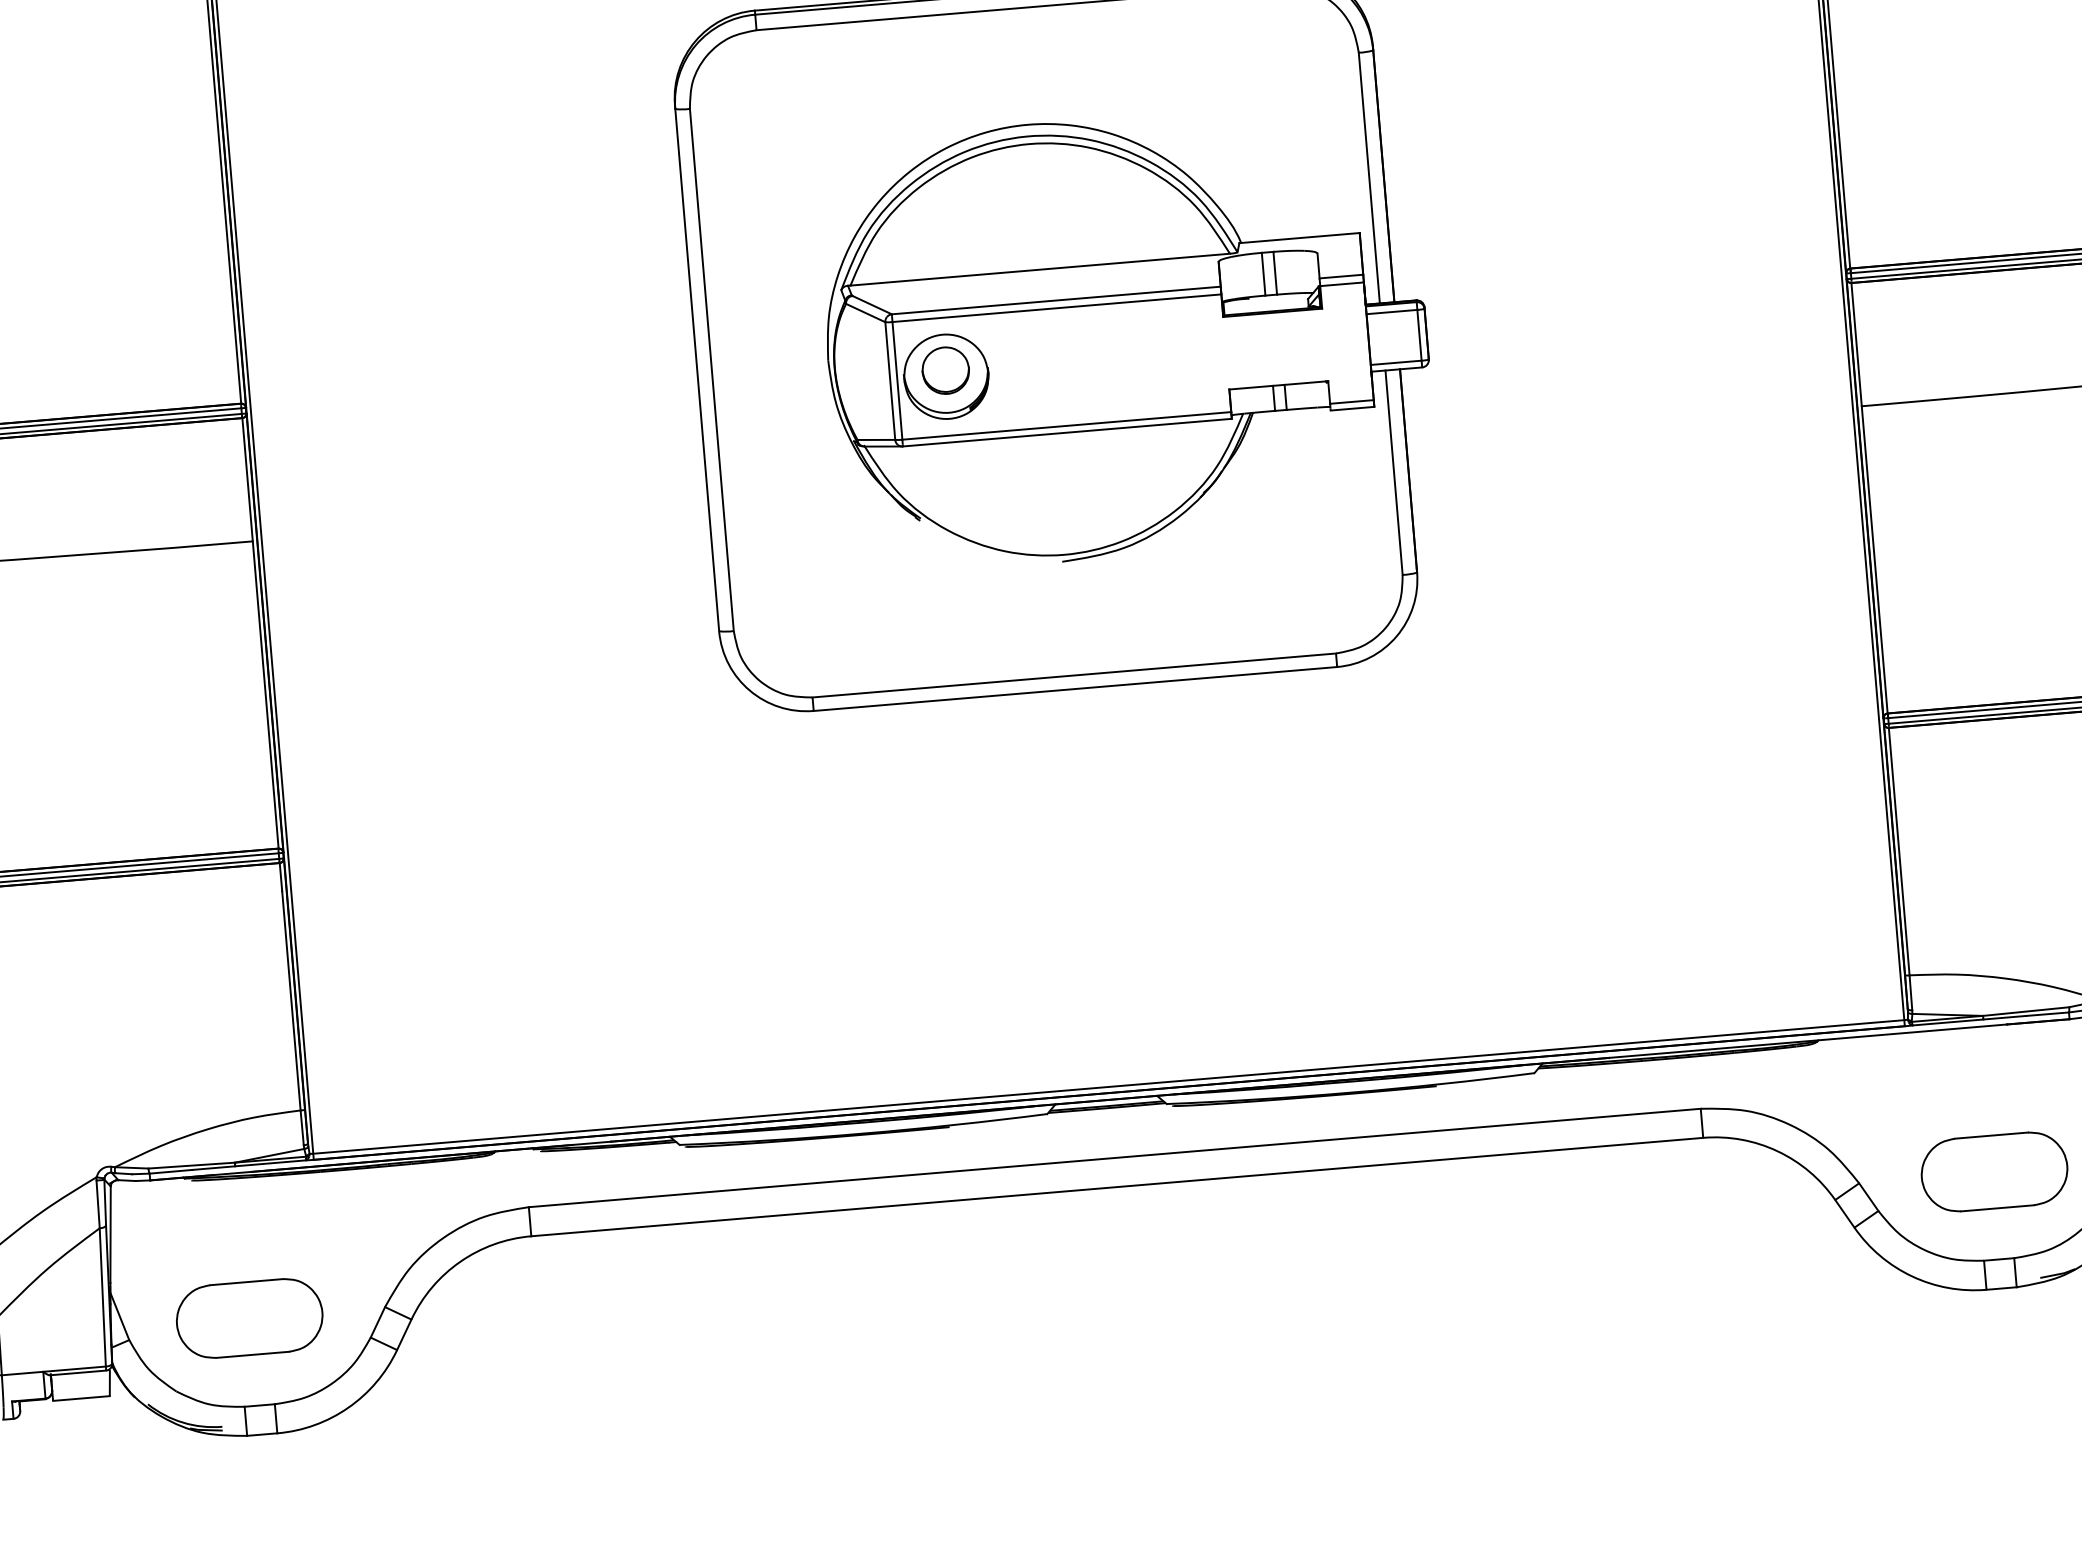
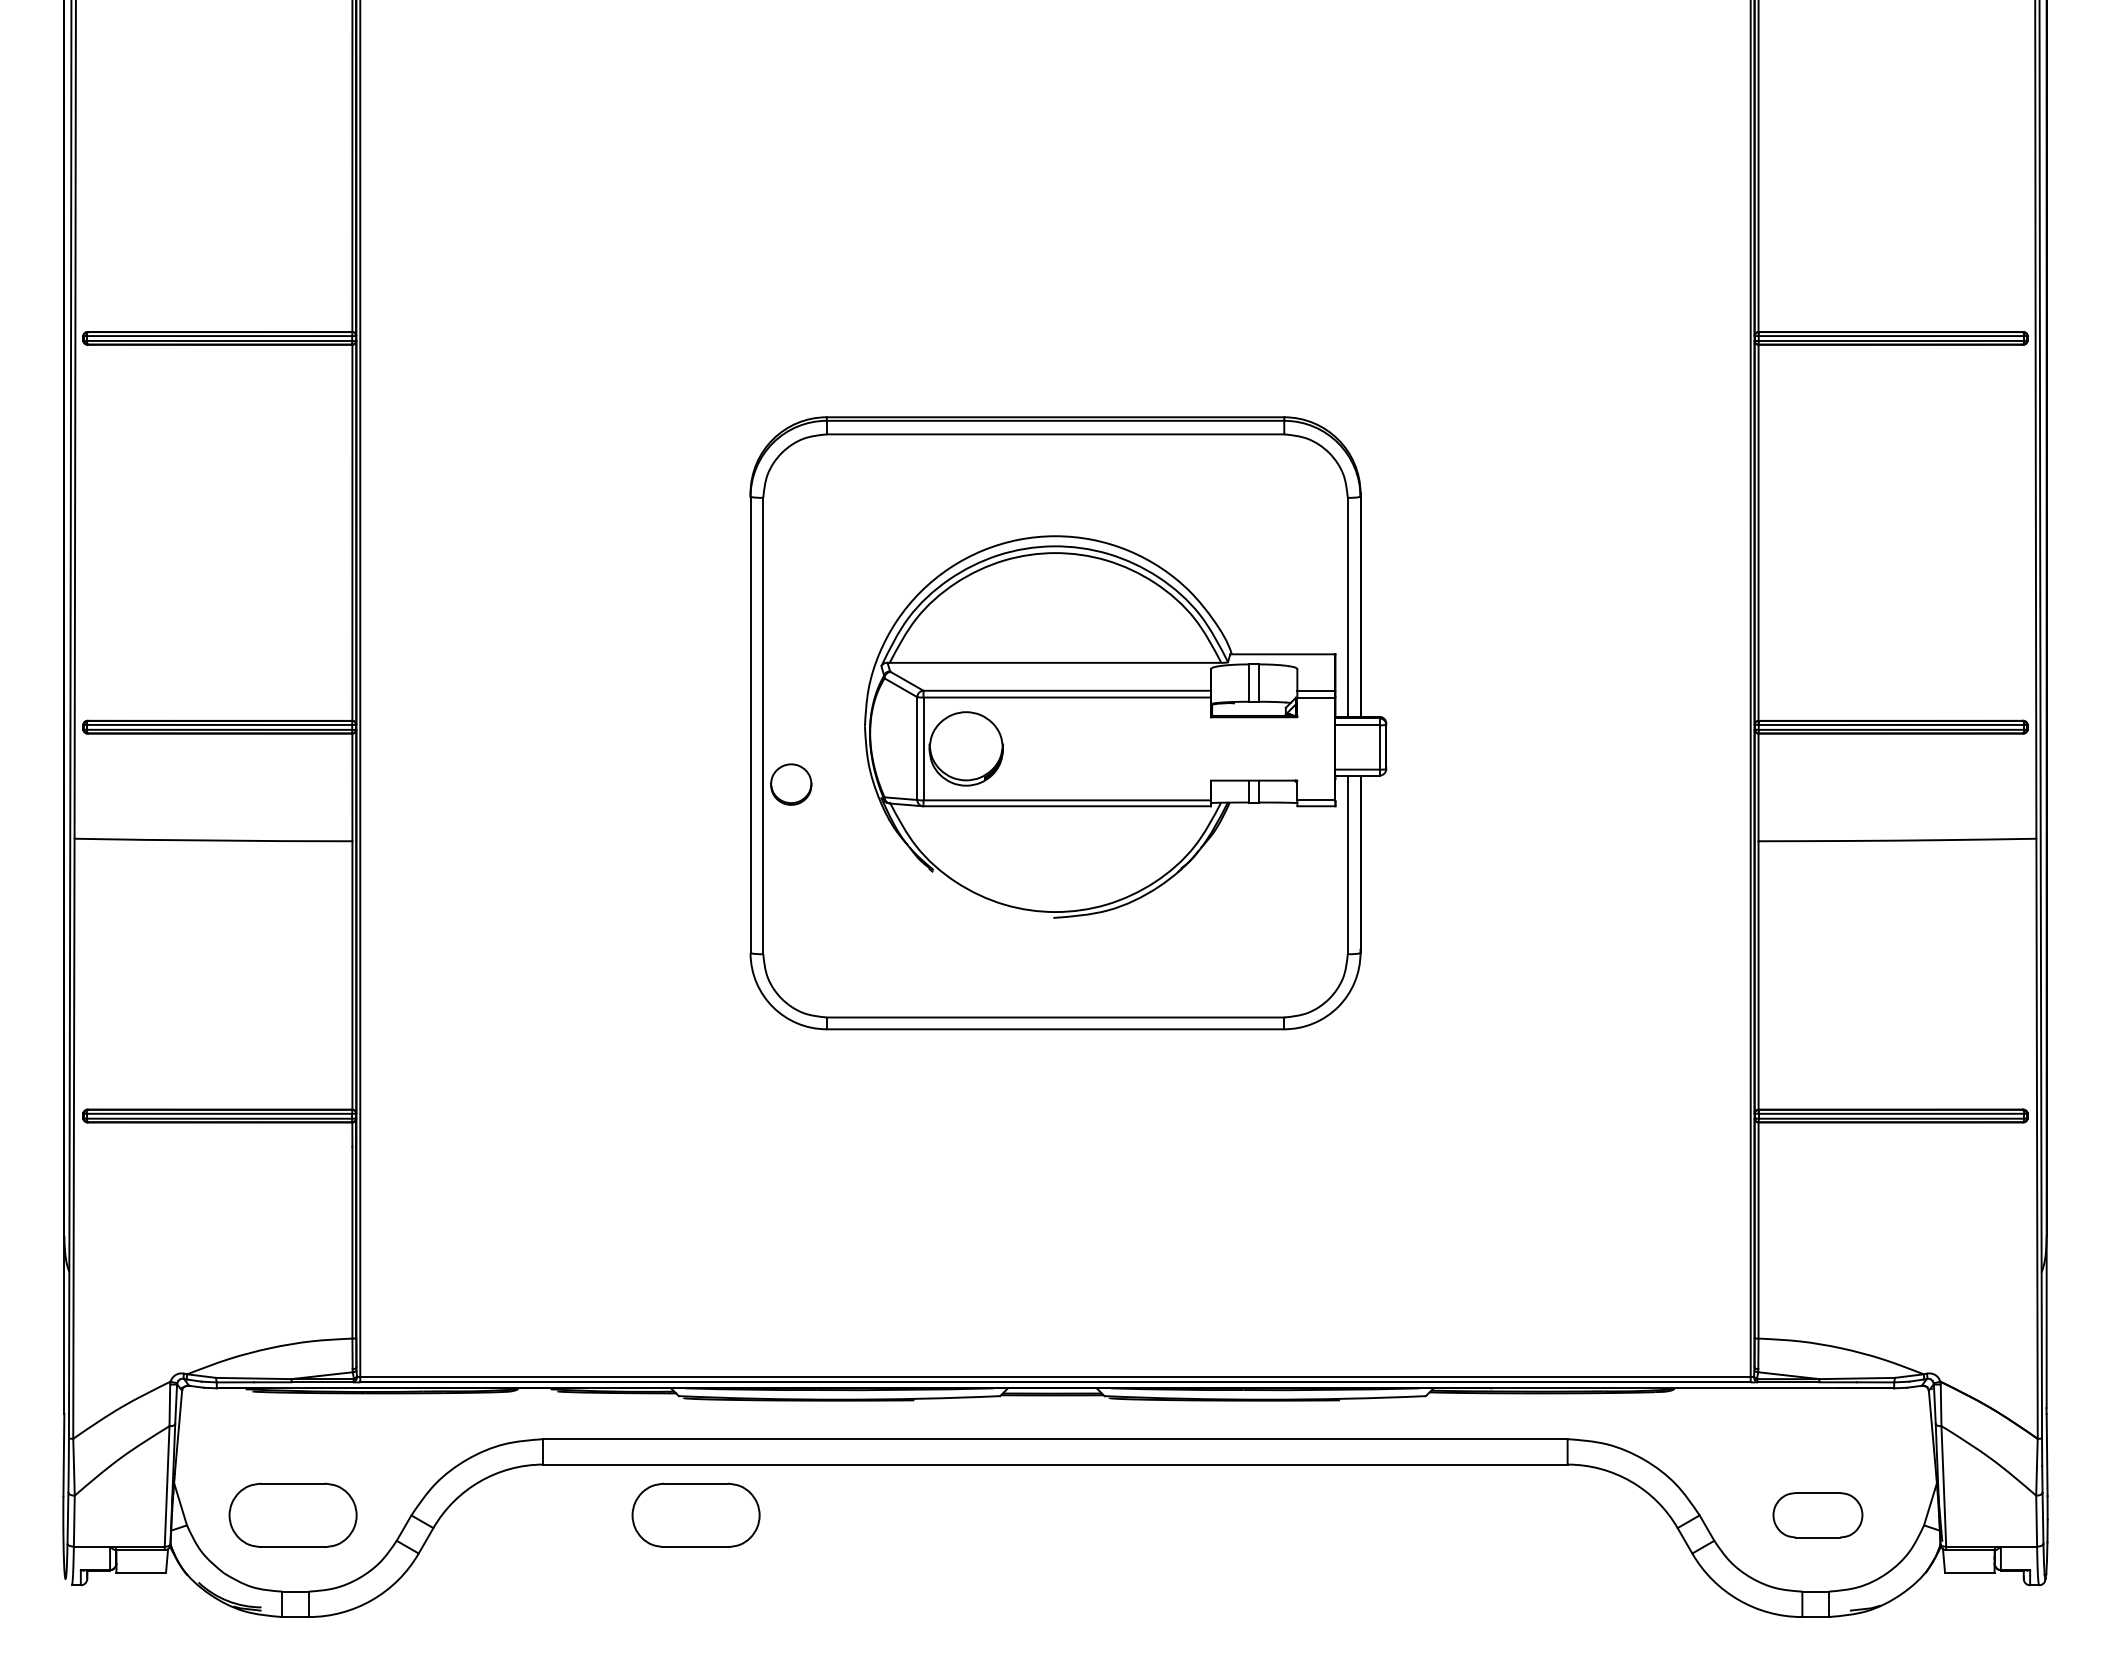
part: (946, 370) -> (791, 784), moved
part: (1993, 1170) -> (1817, 1514), size x0.7
part: (710, 1278) -> (695, 1514), added

